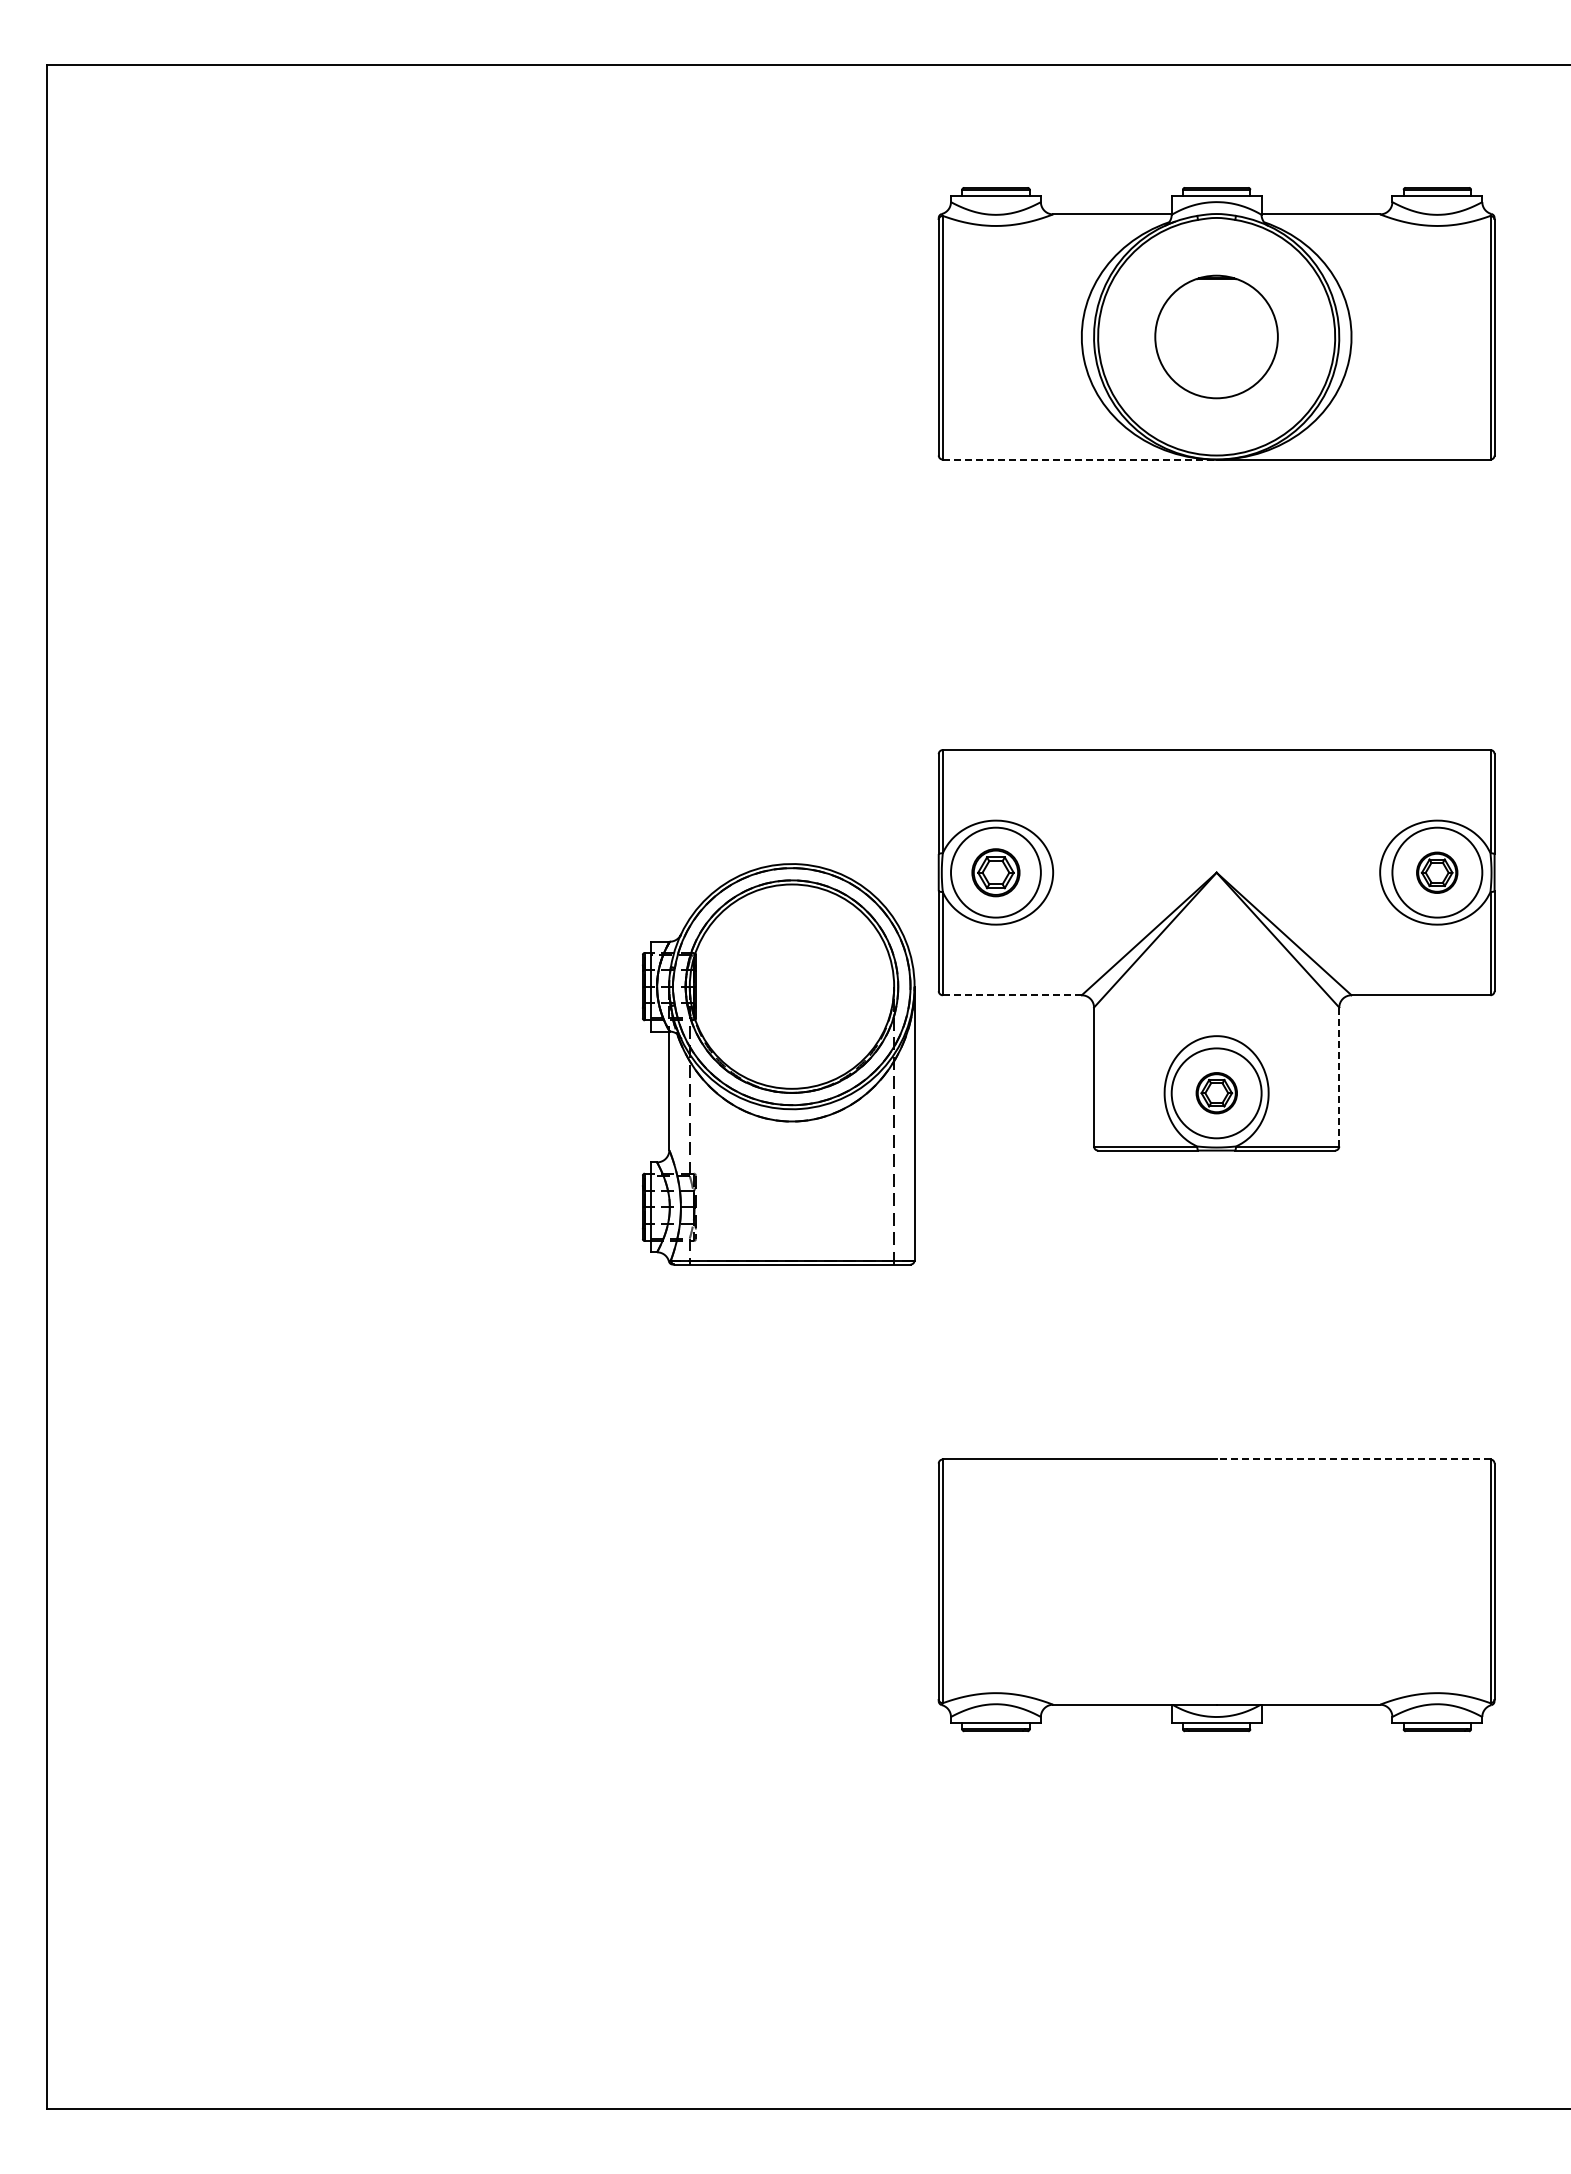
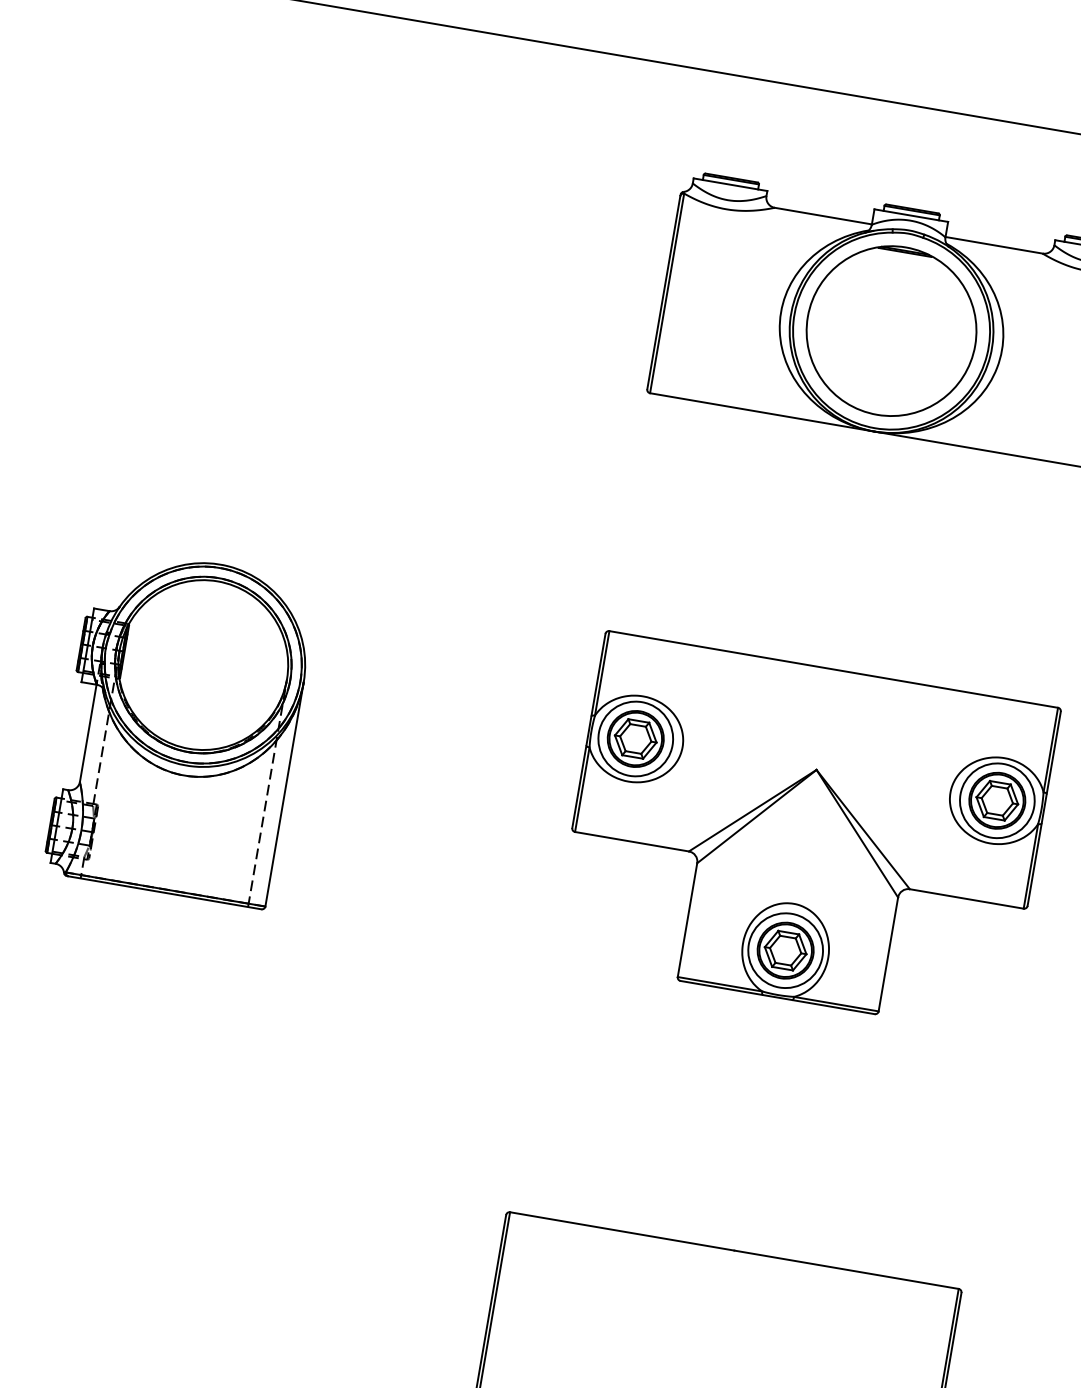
part: (1216, 336) -> (891, 330), size x1.67
line: (1079, 459) -> (762, 412), dashed -> solid
part: (995, 872) -> (635, 738), size x1.43
part: (1436, 872) -> (996, 800), size x1.67
line: (1012, 995) -> (632, 841), dashed -> solid
part: (778, 1064) -> (181, 726), moved
line: (1339, 1076) -> (888, 954), dashed -> solid
part: (1216, 1092) -> (785, 949), size x1.67
line: (1353, 1459) -> (846, 1269), dashed -> solid

